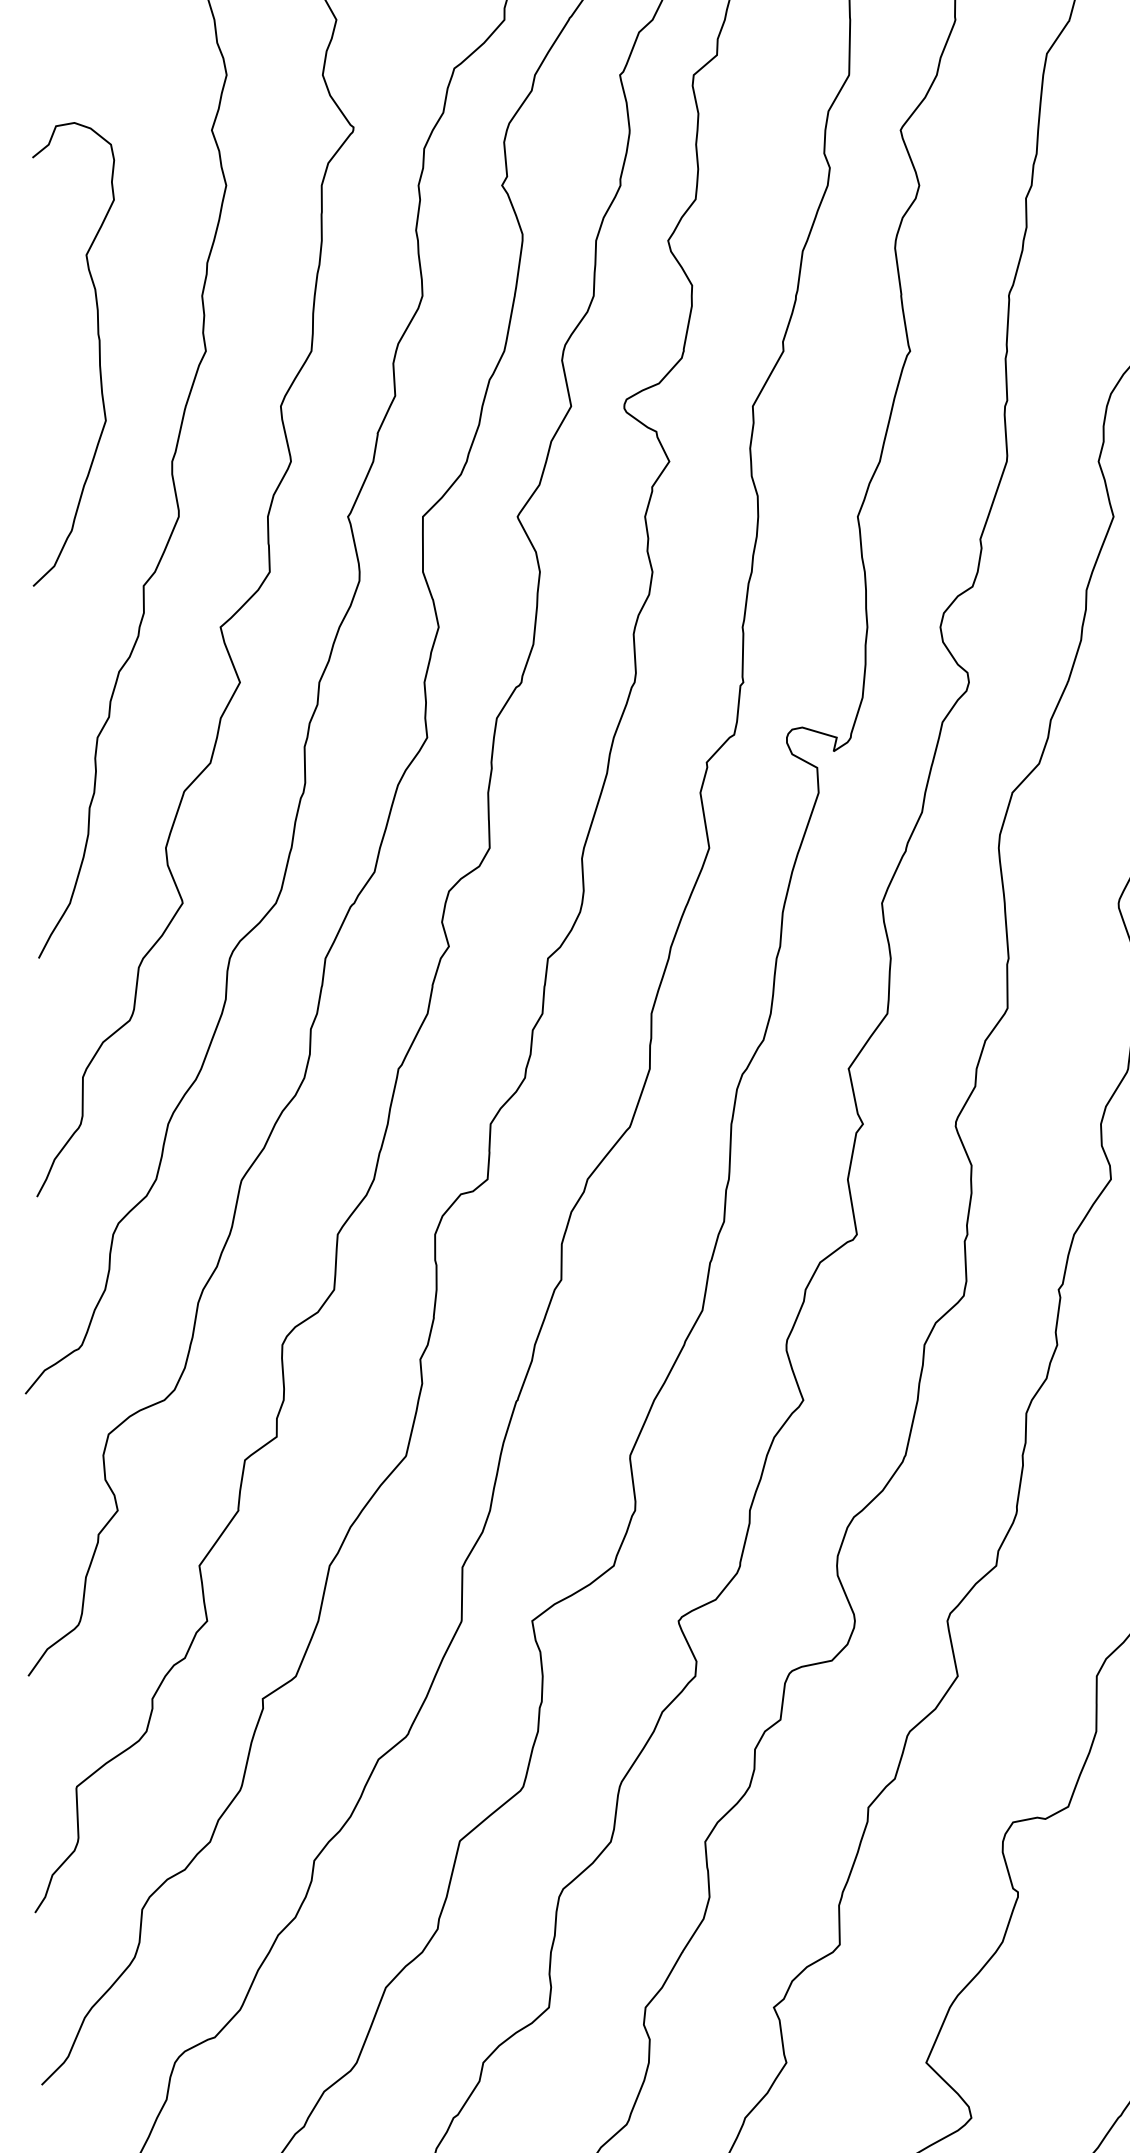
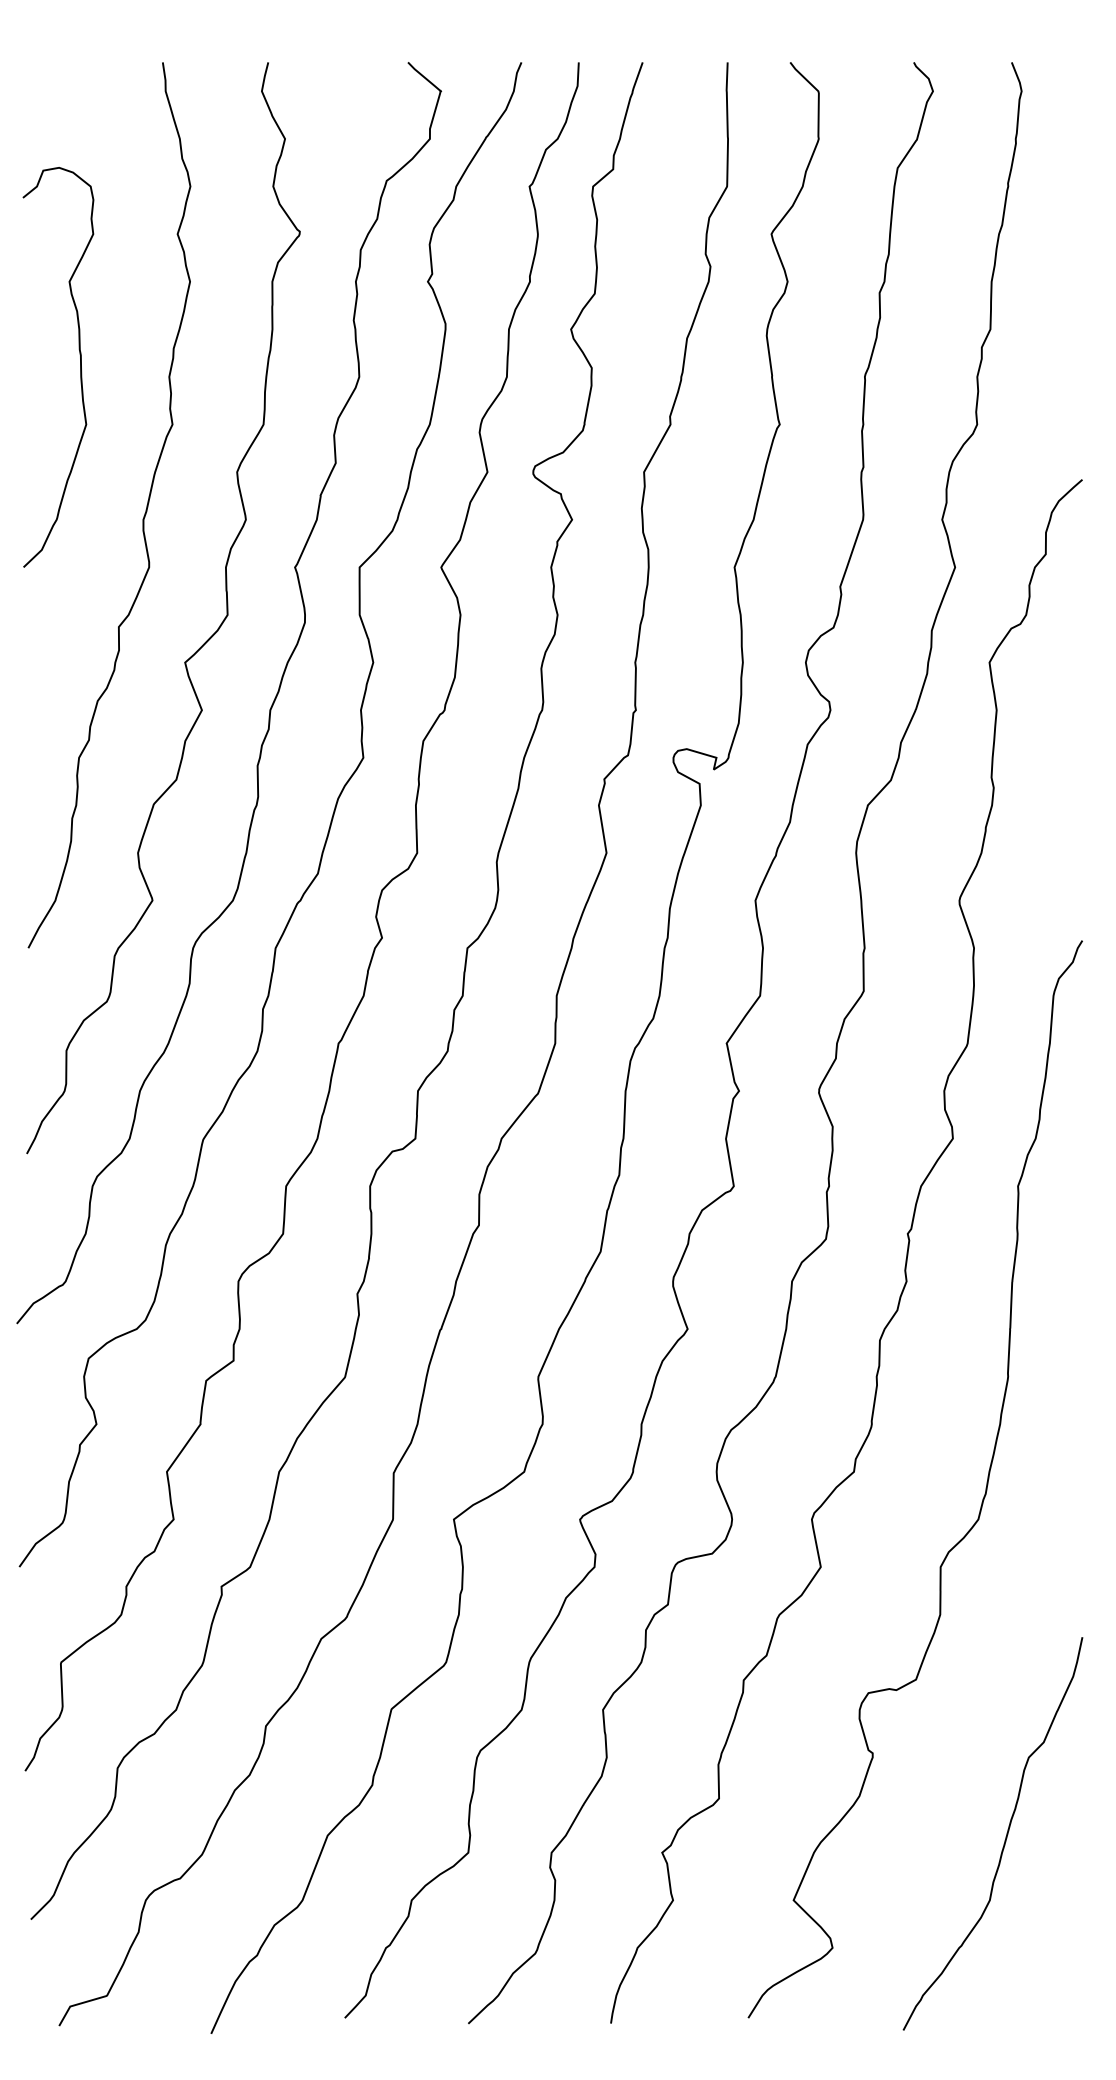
curve: (99, 354) -> (80, 367), moved

